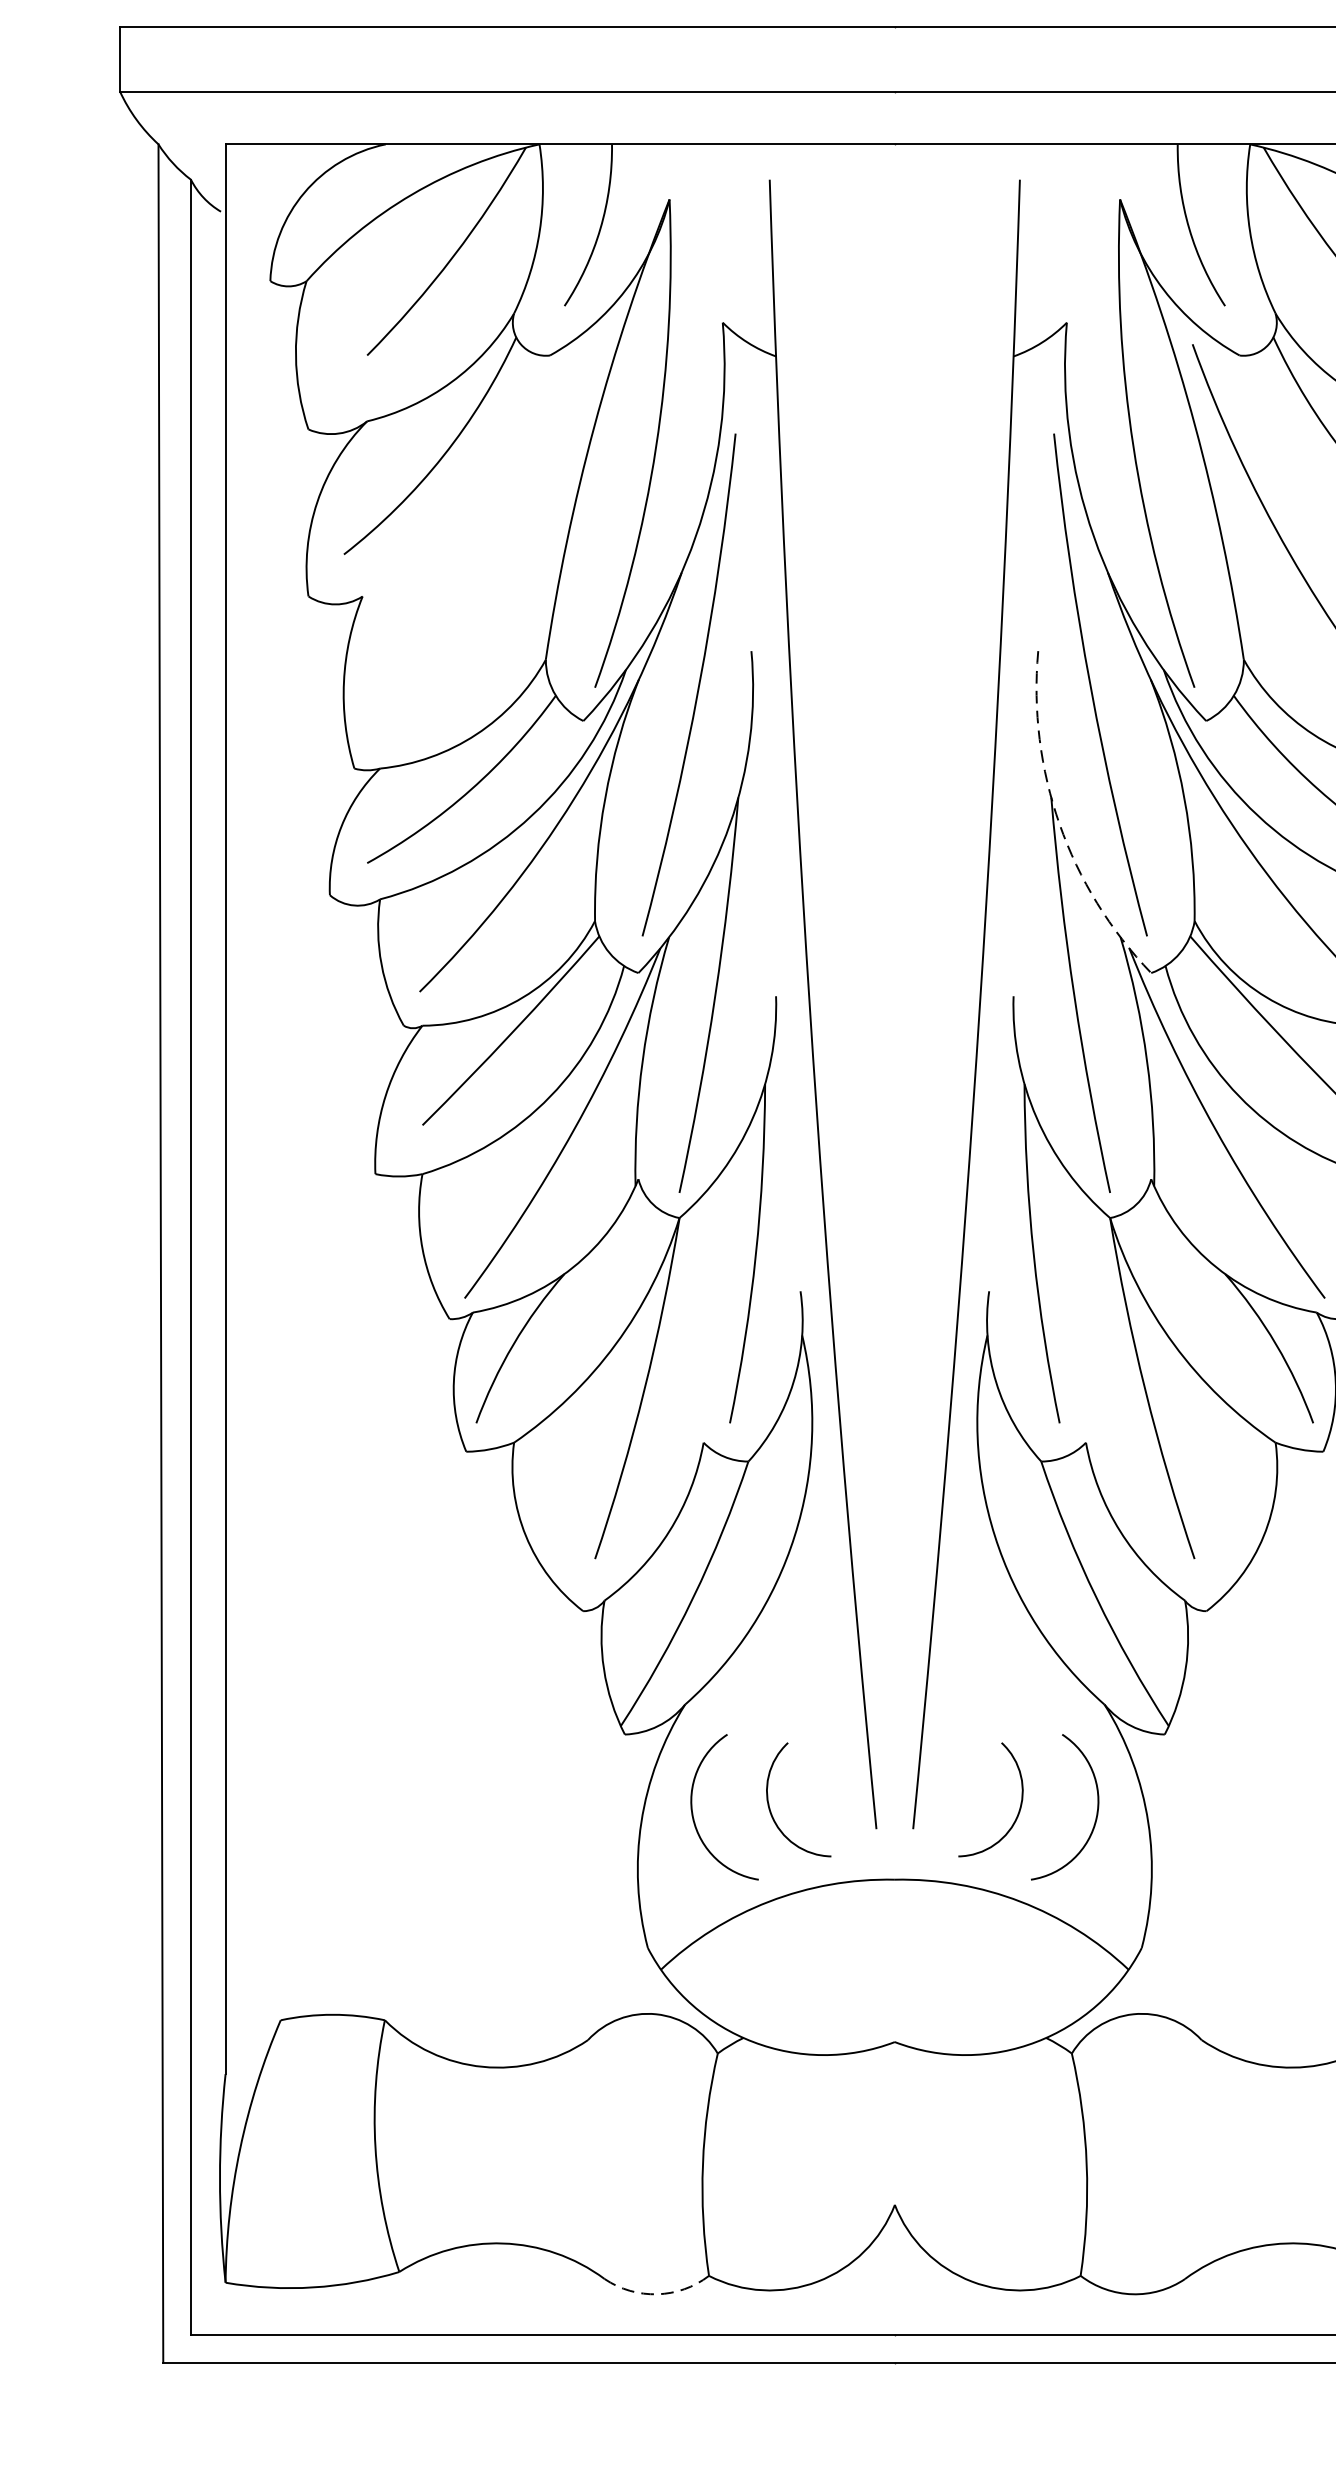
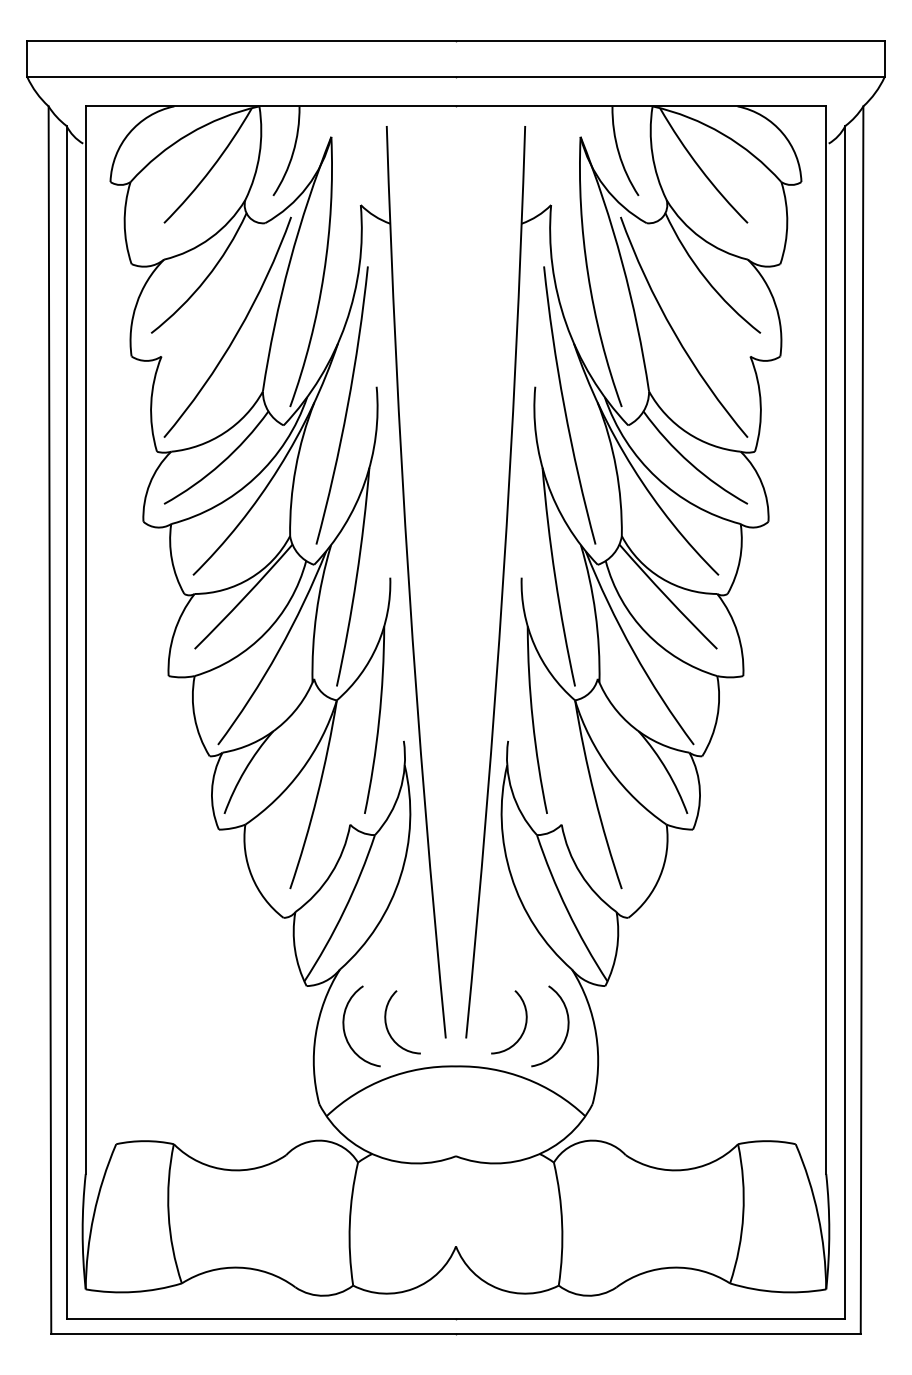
arc: (499, 549) -> (237, 330), added
arc: (1060, 824) -> (547, 482), dashed -> solid
arc: (657, 2293) -> (324, 1295), dashed -> solid

